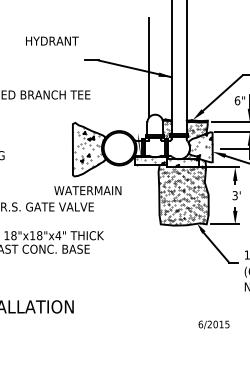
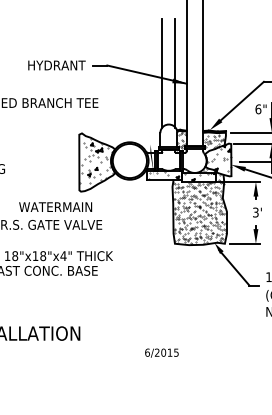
text: (51, 41) -> (56, 65), moved
line: (161, 67) -> (175, 73), added
text: (87, 190) -> (55, 206), moved
text: (213, 324) -> (161, 352), moved

